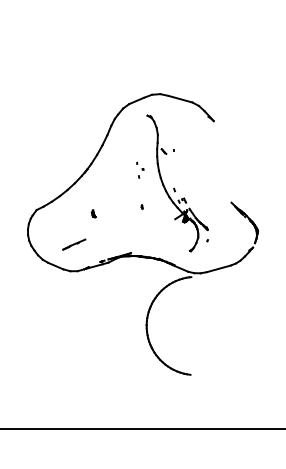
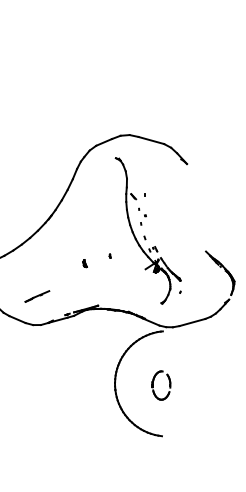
part: (140, 169) -> (142, 215), moved
part: (93, 213) -> (84, 263), moved
part: (182, 327) -> (153, 385), added

